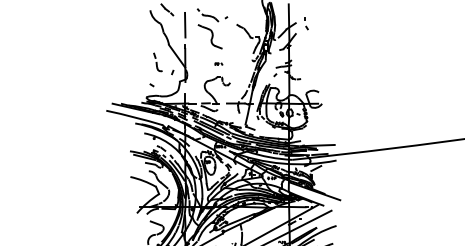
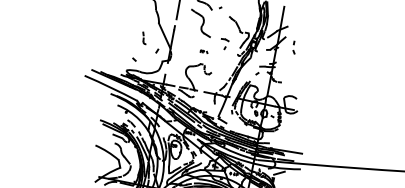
part: (306, 23) -> (294, 47), moved
part: (236, 52) -> (223, 43), added
part: (157, 62) -> (144, 38), size x0.62

